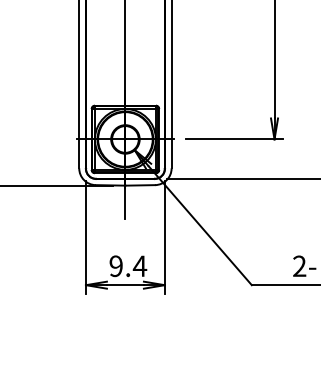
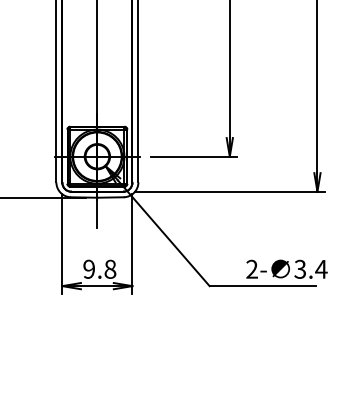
text: (140, 265) -> (110, 268), 9.4 -> 9.8

